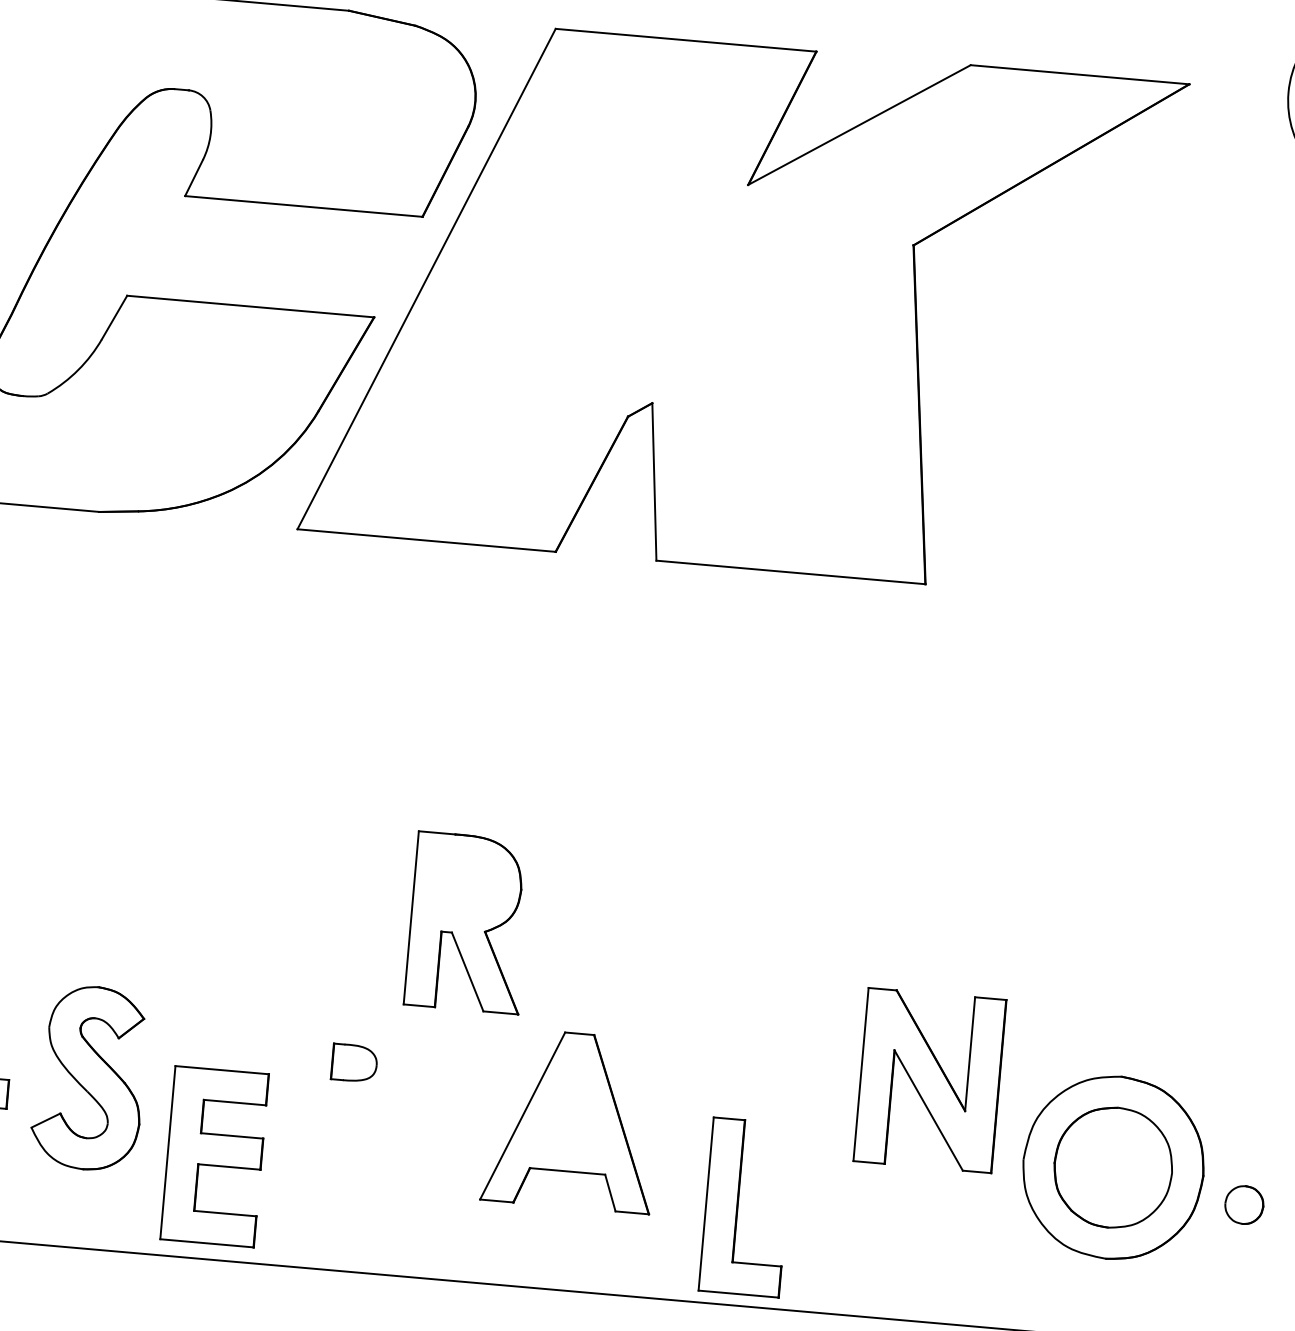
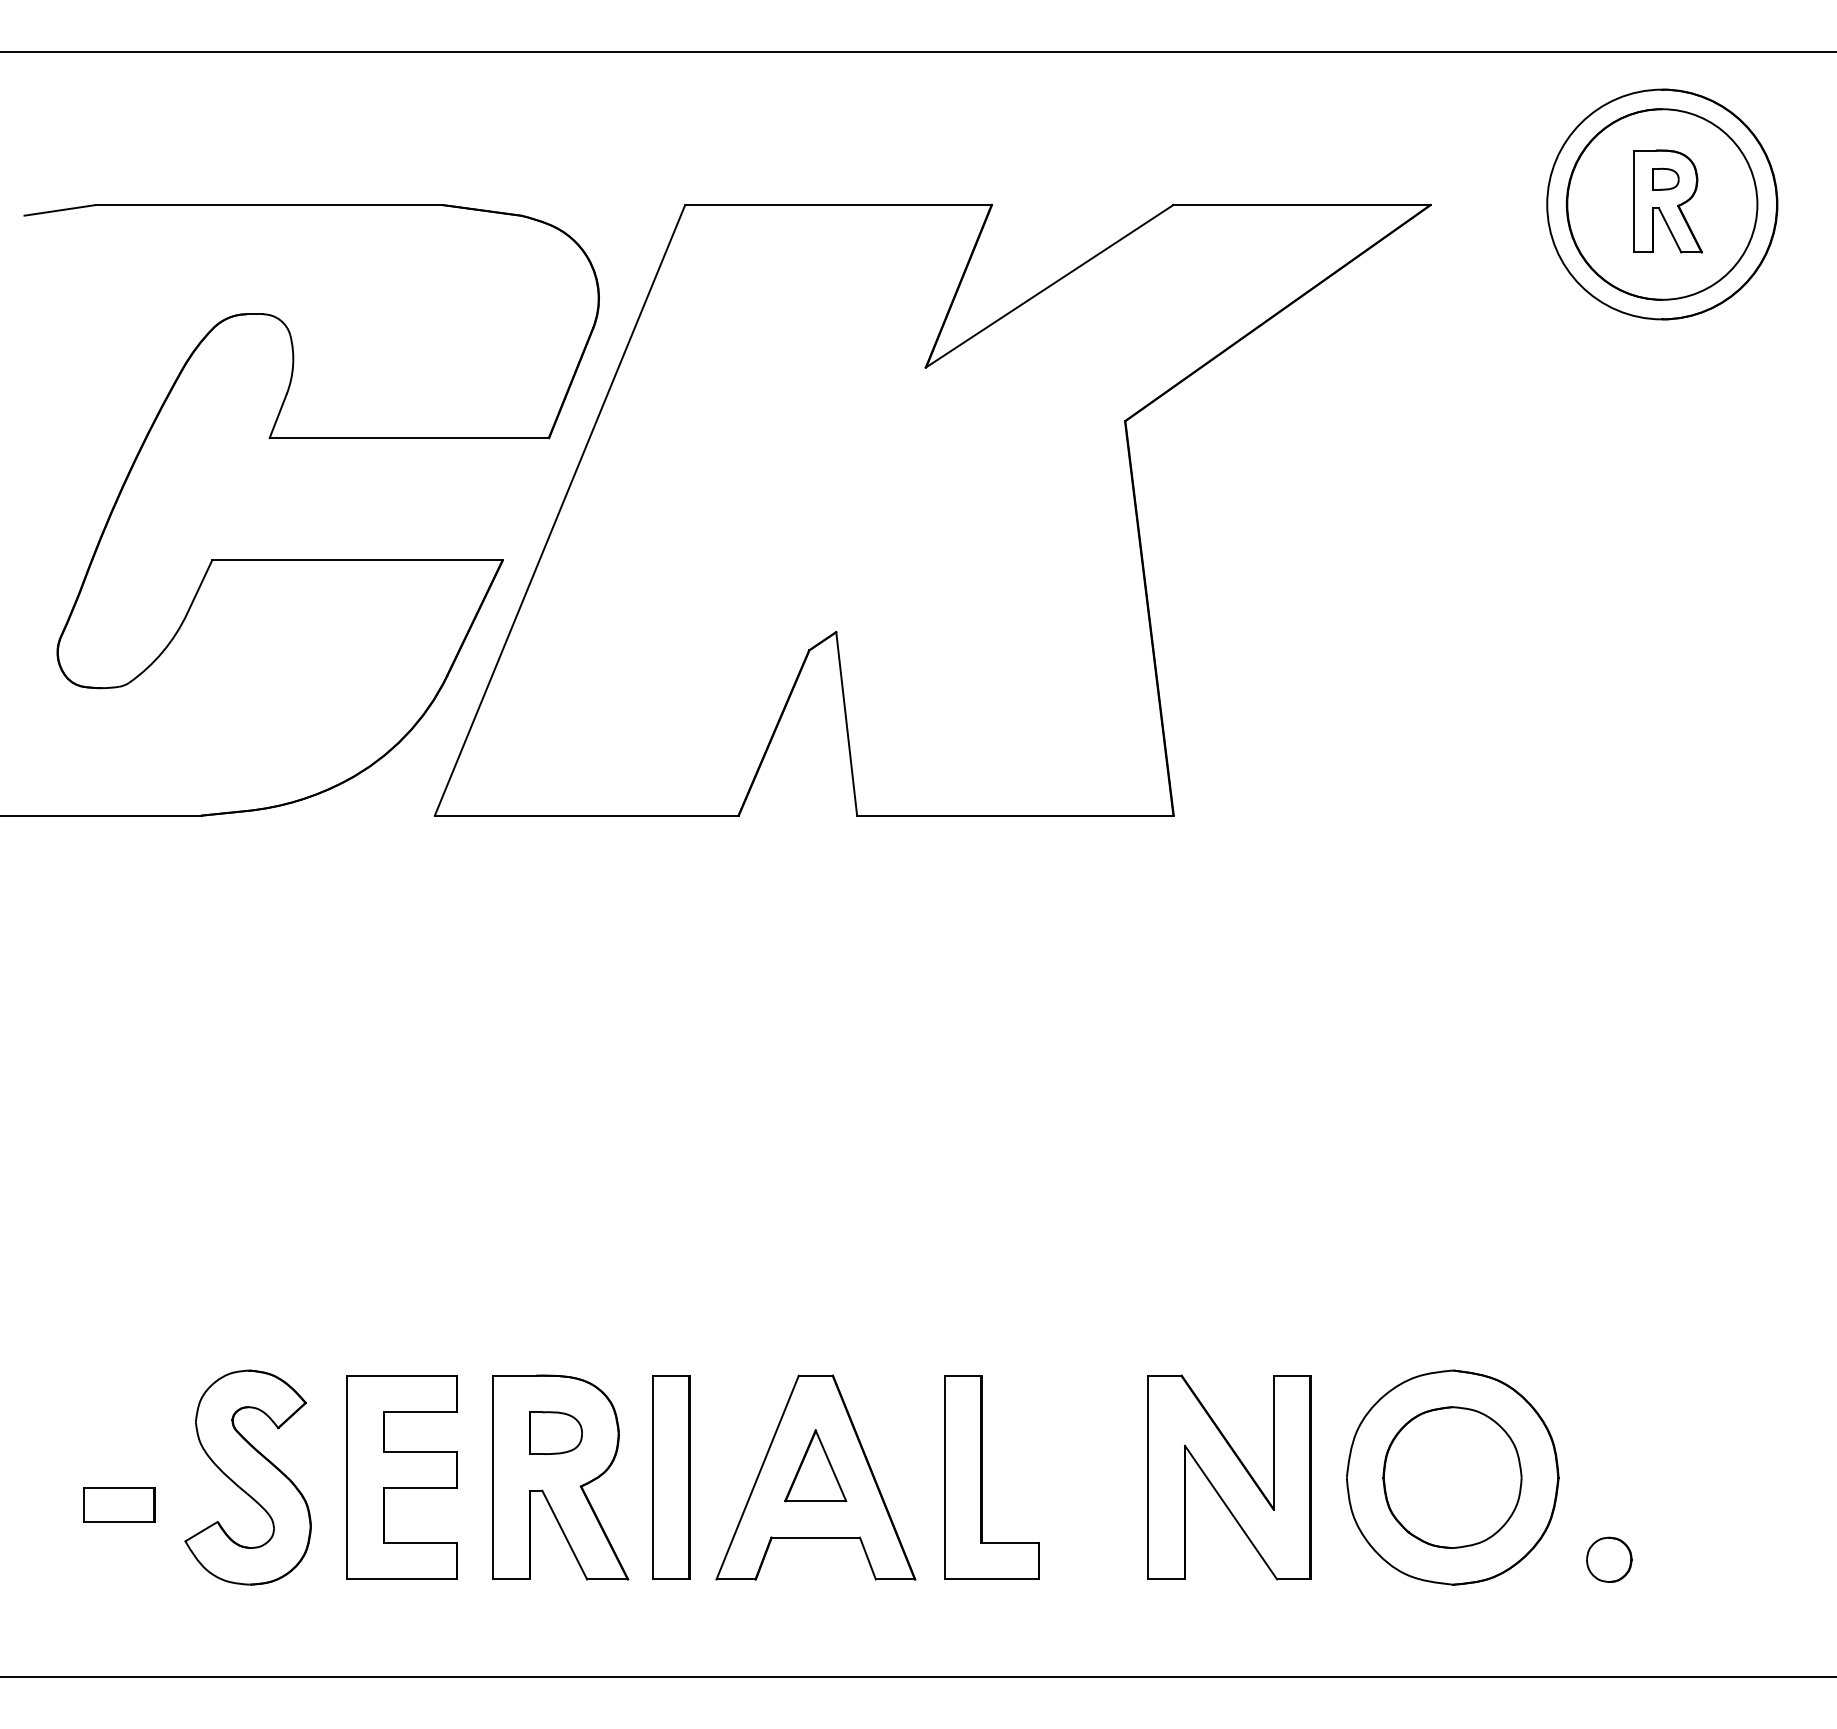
part: (468, 922) -> (560, 1477), moved
part: (929, 1080) -> (1229, 1477), moved
part: (449, 1109) -> (671, 1477), added
part: (572, 1110) -> (815, 1465), added
part: (214, 1156) -> (401, 1477), moved
part: (1244, 1204) -> (1609, 1559), moved
part: (738, 1206) -> (982, 1477), moved

